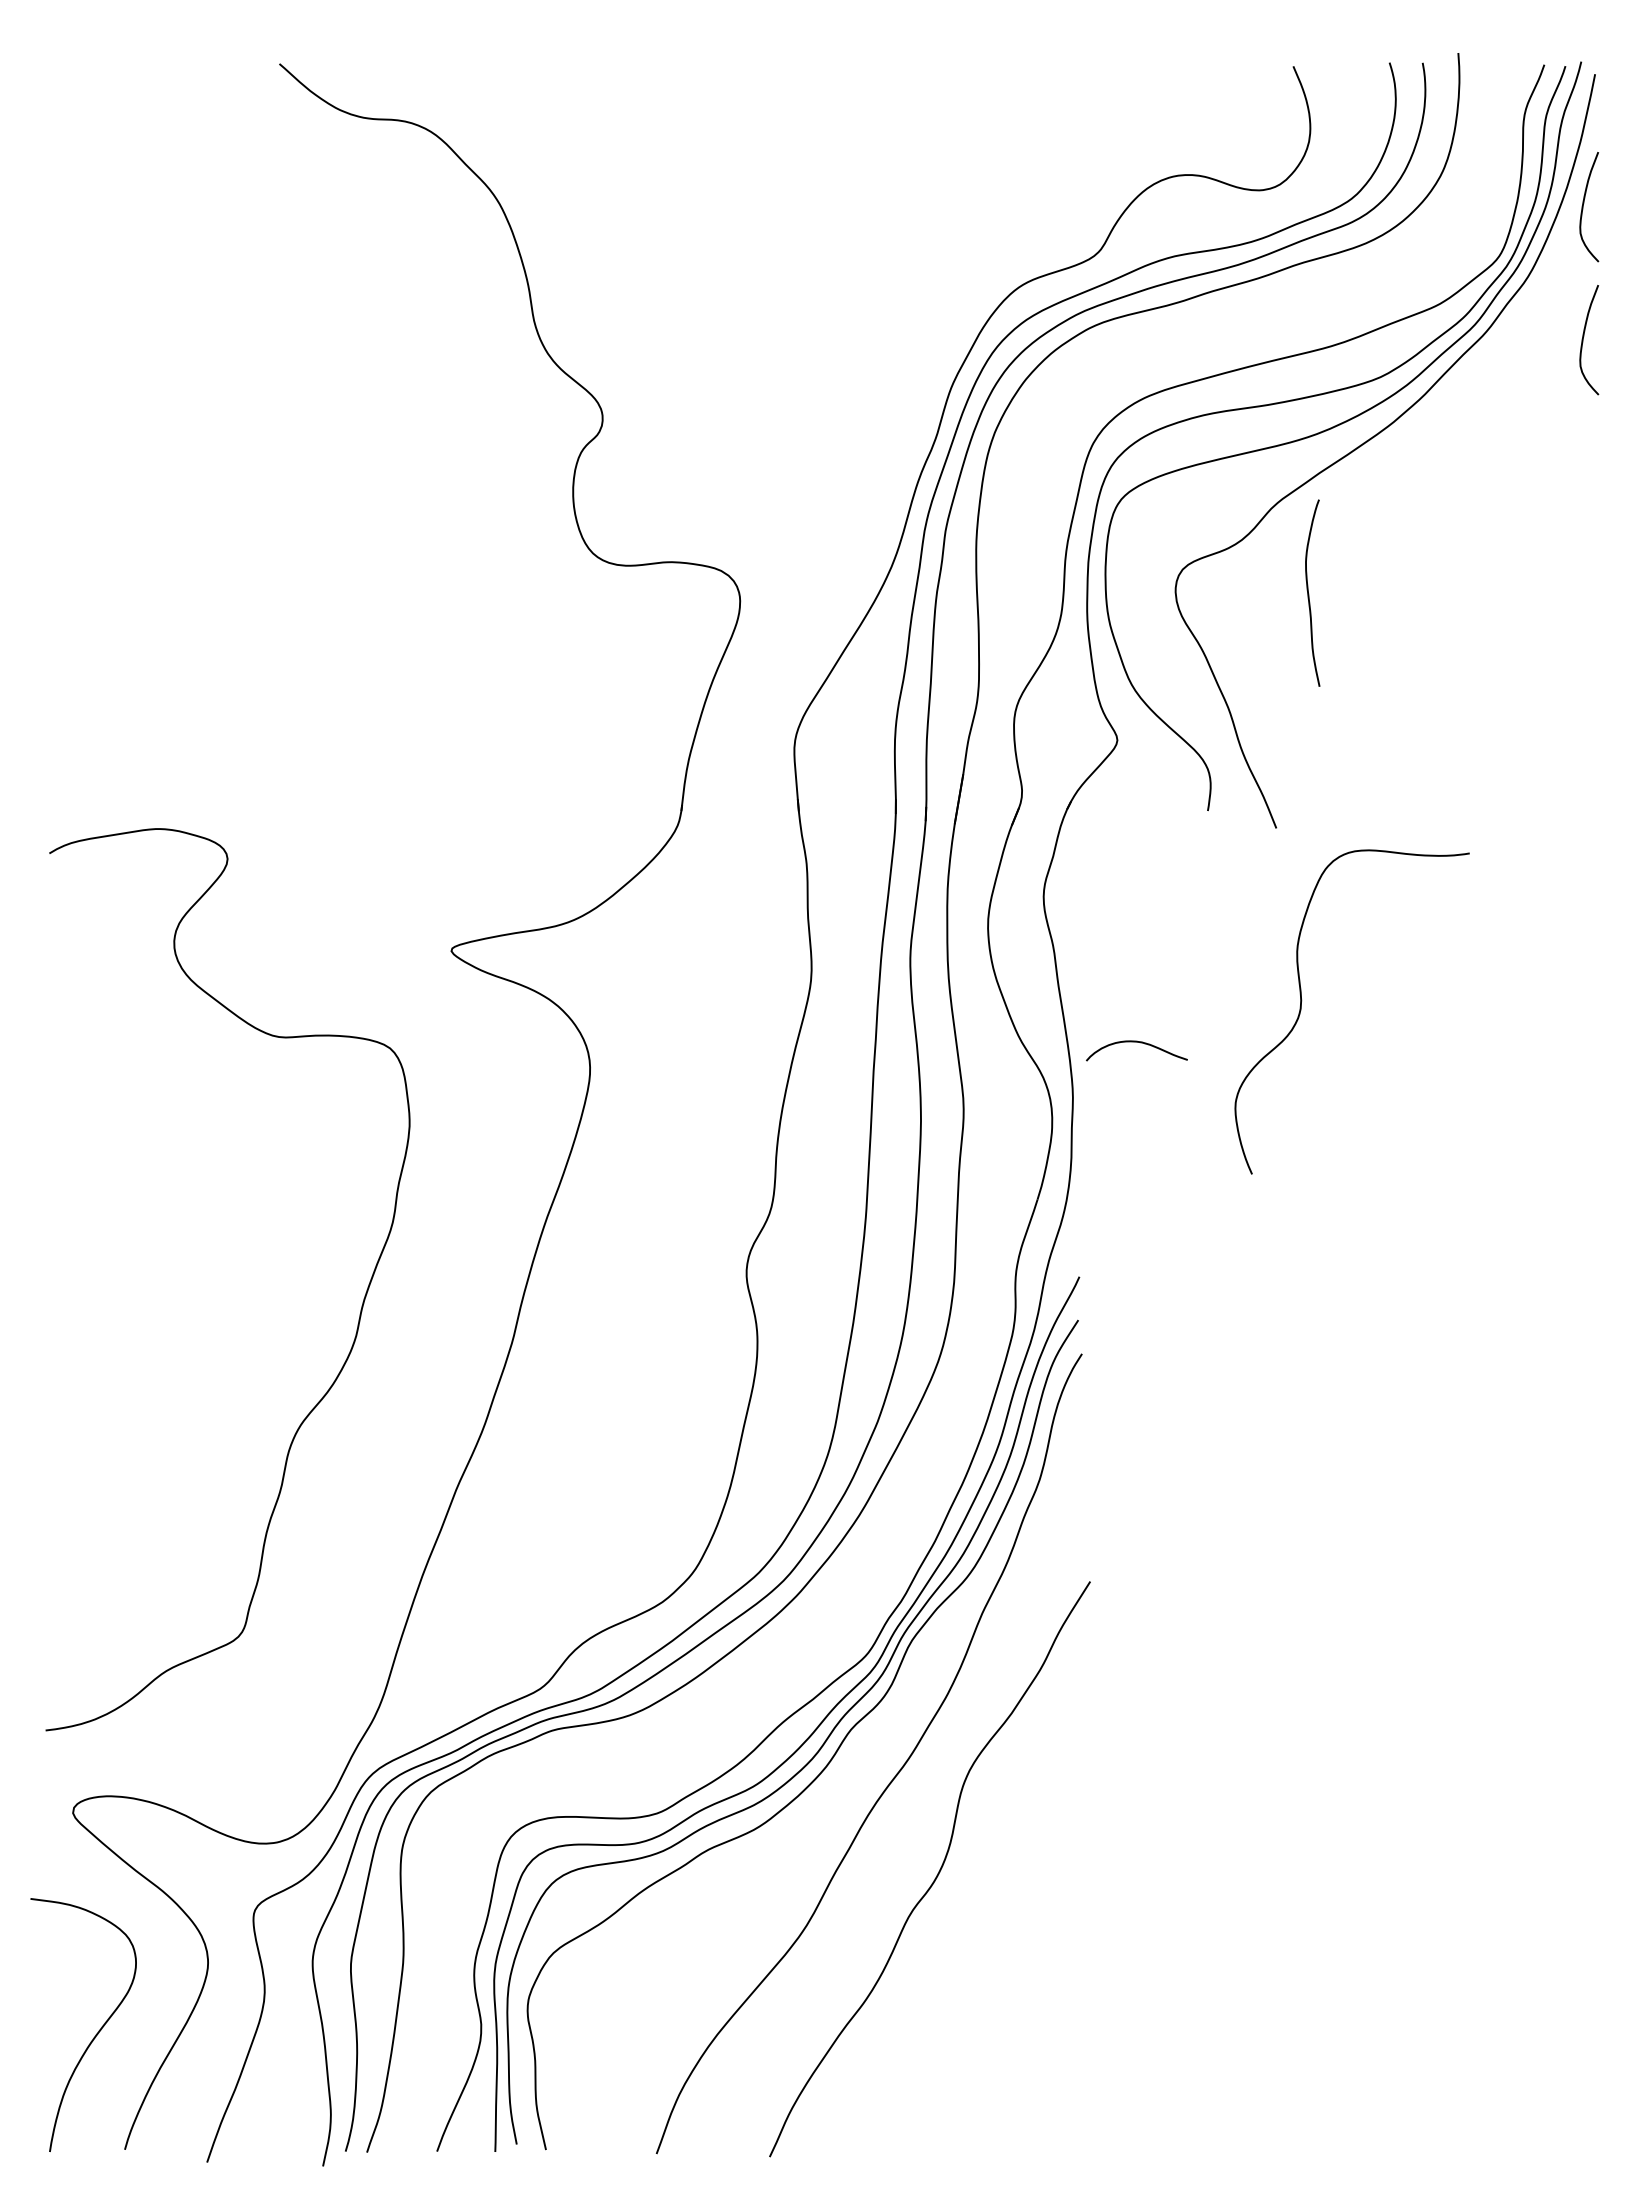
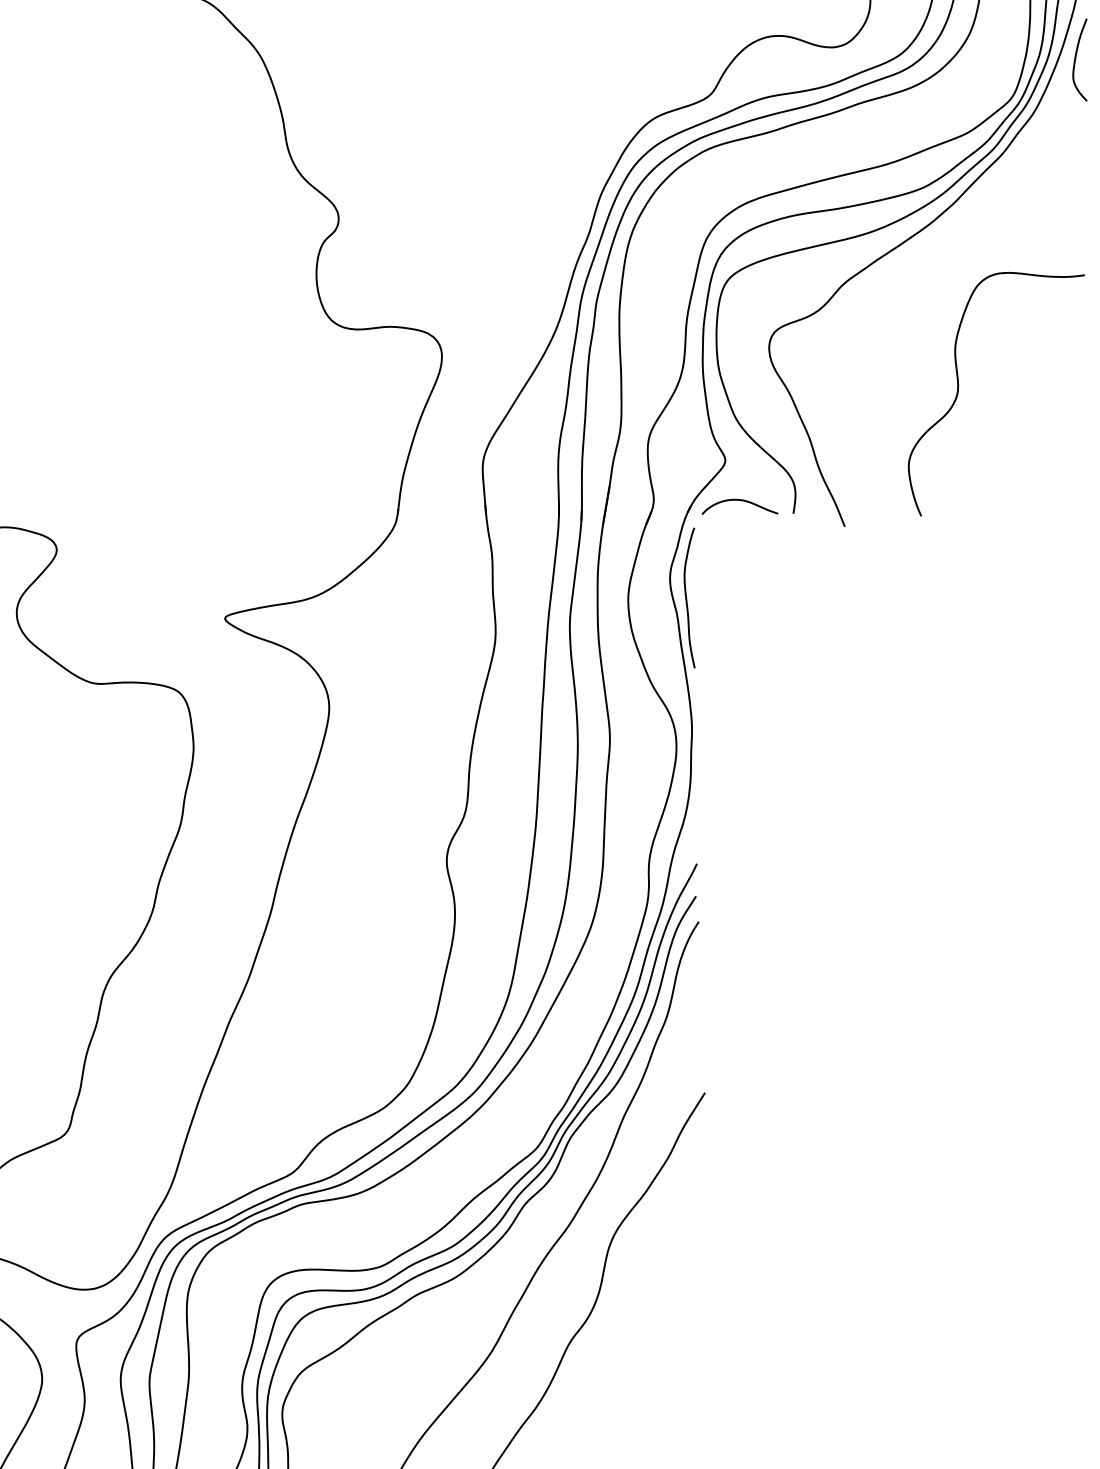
curve: (1583, 340) -> (1075, 160), removed
curve: (1309, 593) -> (687, 598), moved
curve: (1301, 1010) -> (958, 393), moved
curve: (1136, 1042) -> (739, 500), moved

